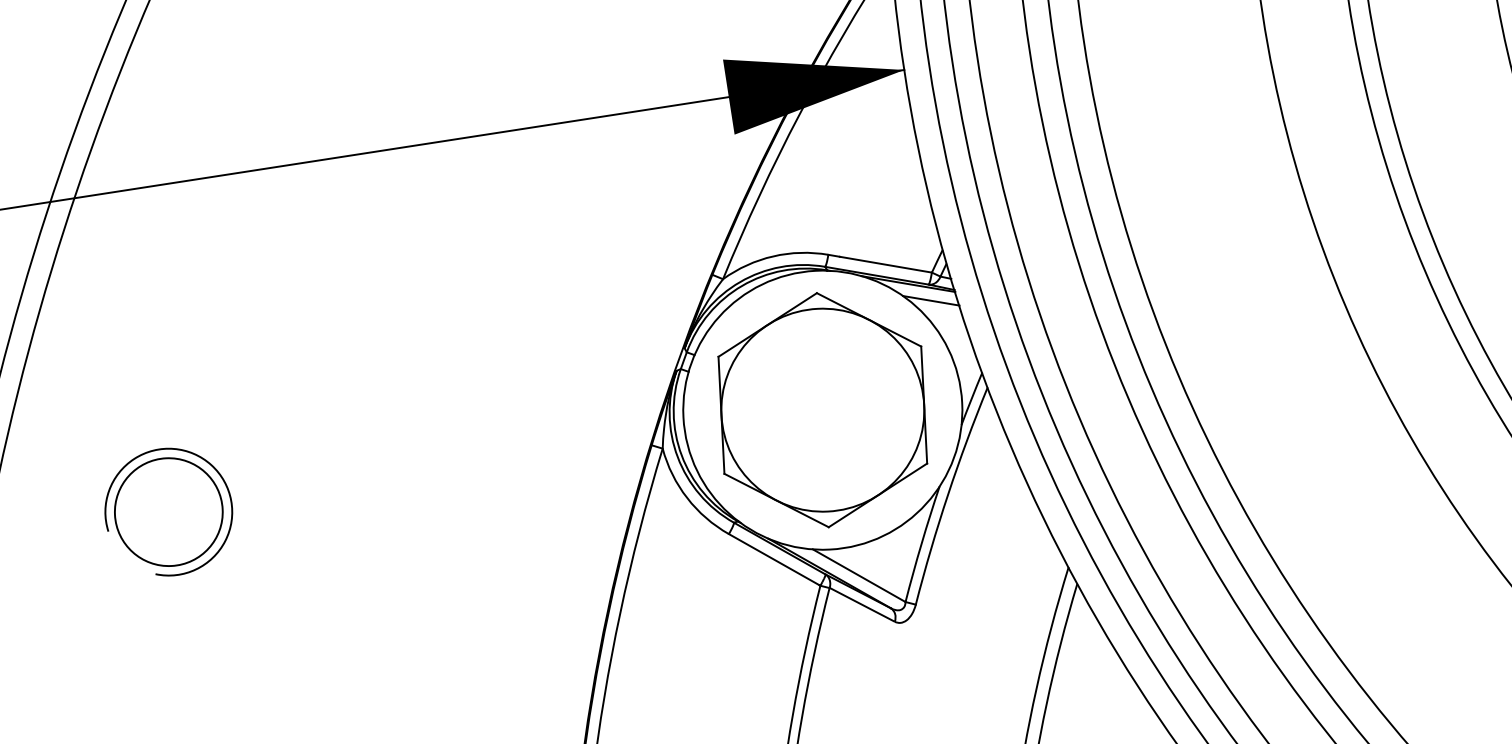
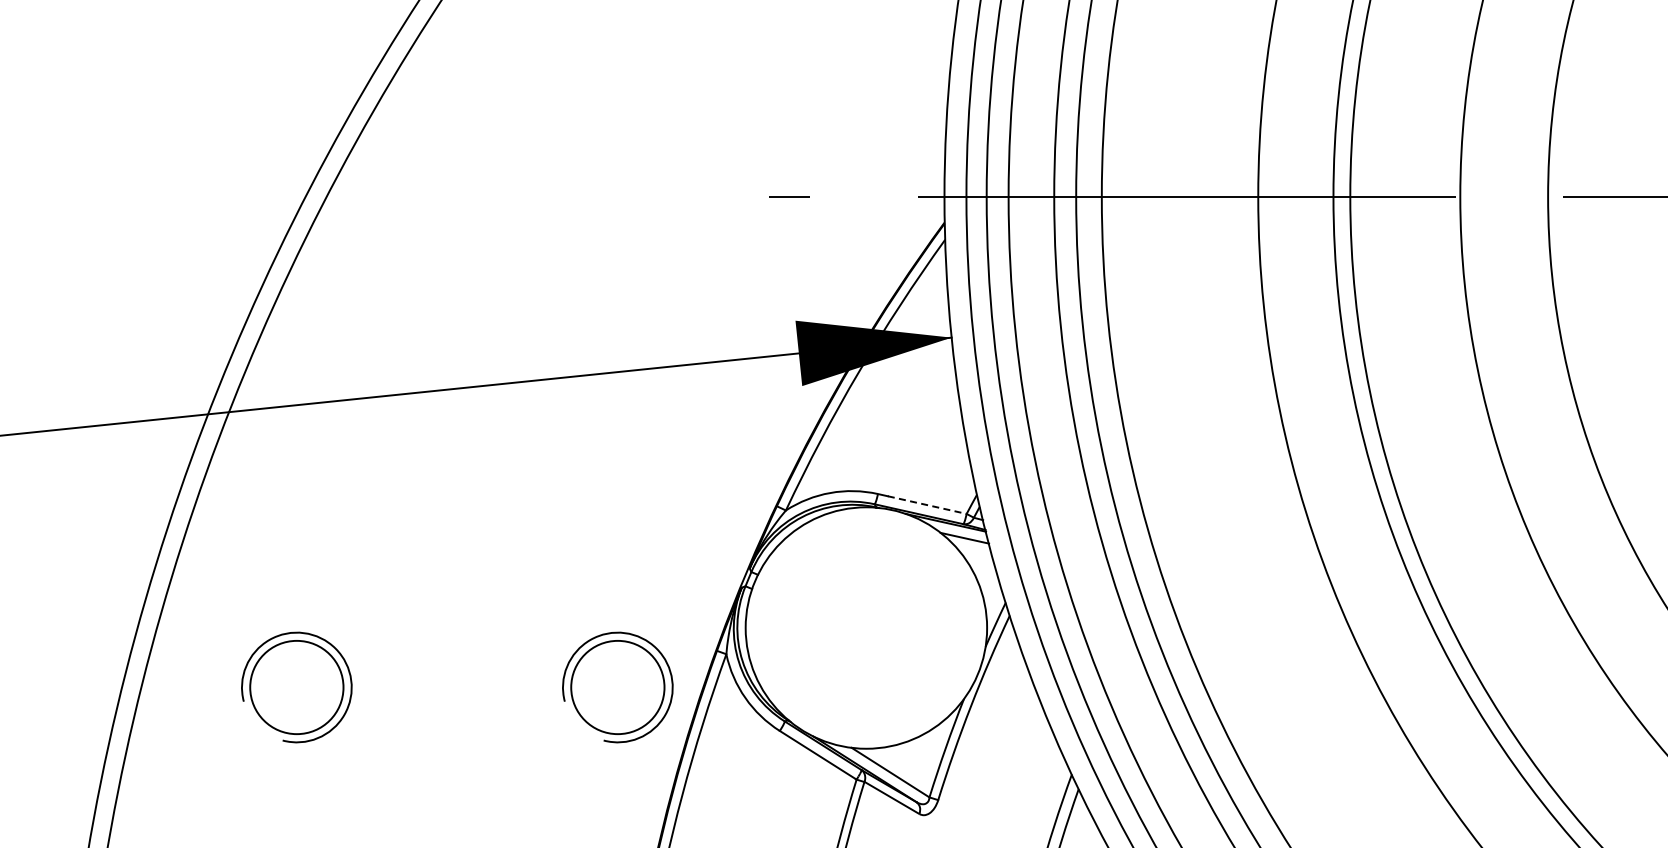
line: (886, 265) -> (927, 505), solid -> dashed
part: (822, 409) -> (866, 627), removed
part: (538, 493) -> (617, 687), added

